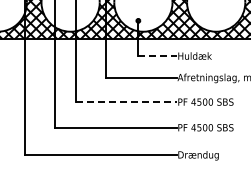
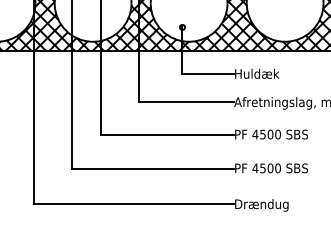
line: (157, 56) -> (207, 74), dashed -> solid
line: (126, 102) -> (166, 135), dashed -> solid

